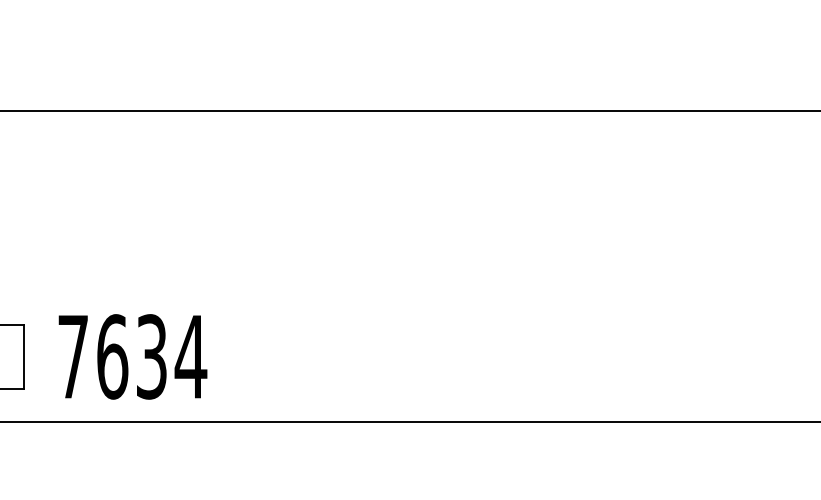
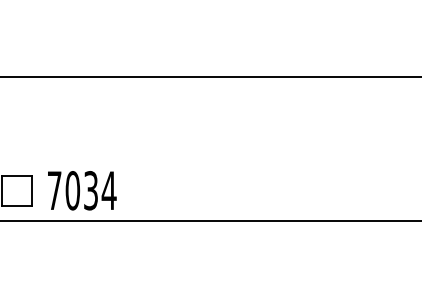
text: (111, 356) -> (72, 190), 7634 -> 7034

